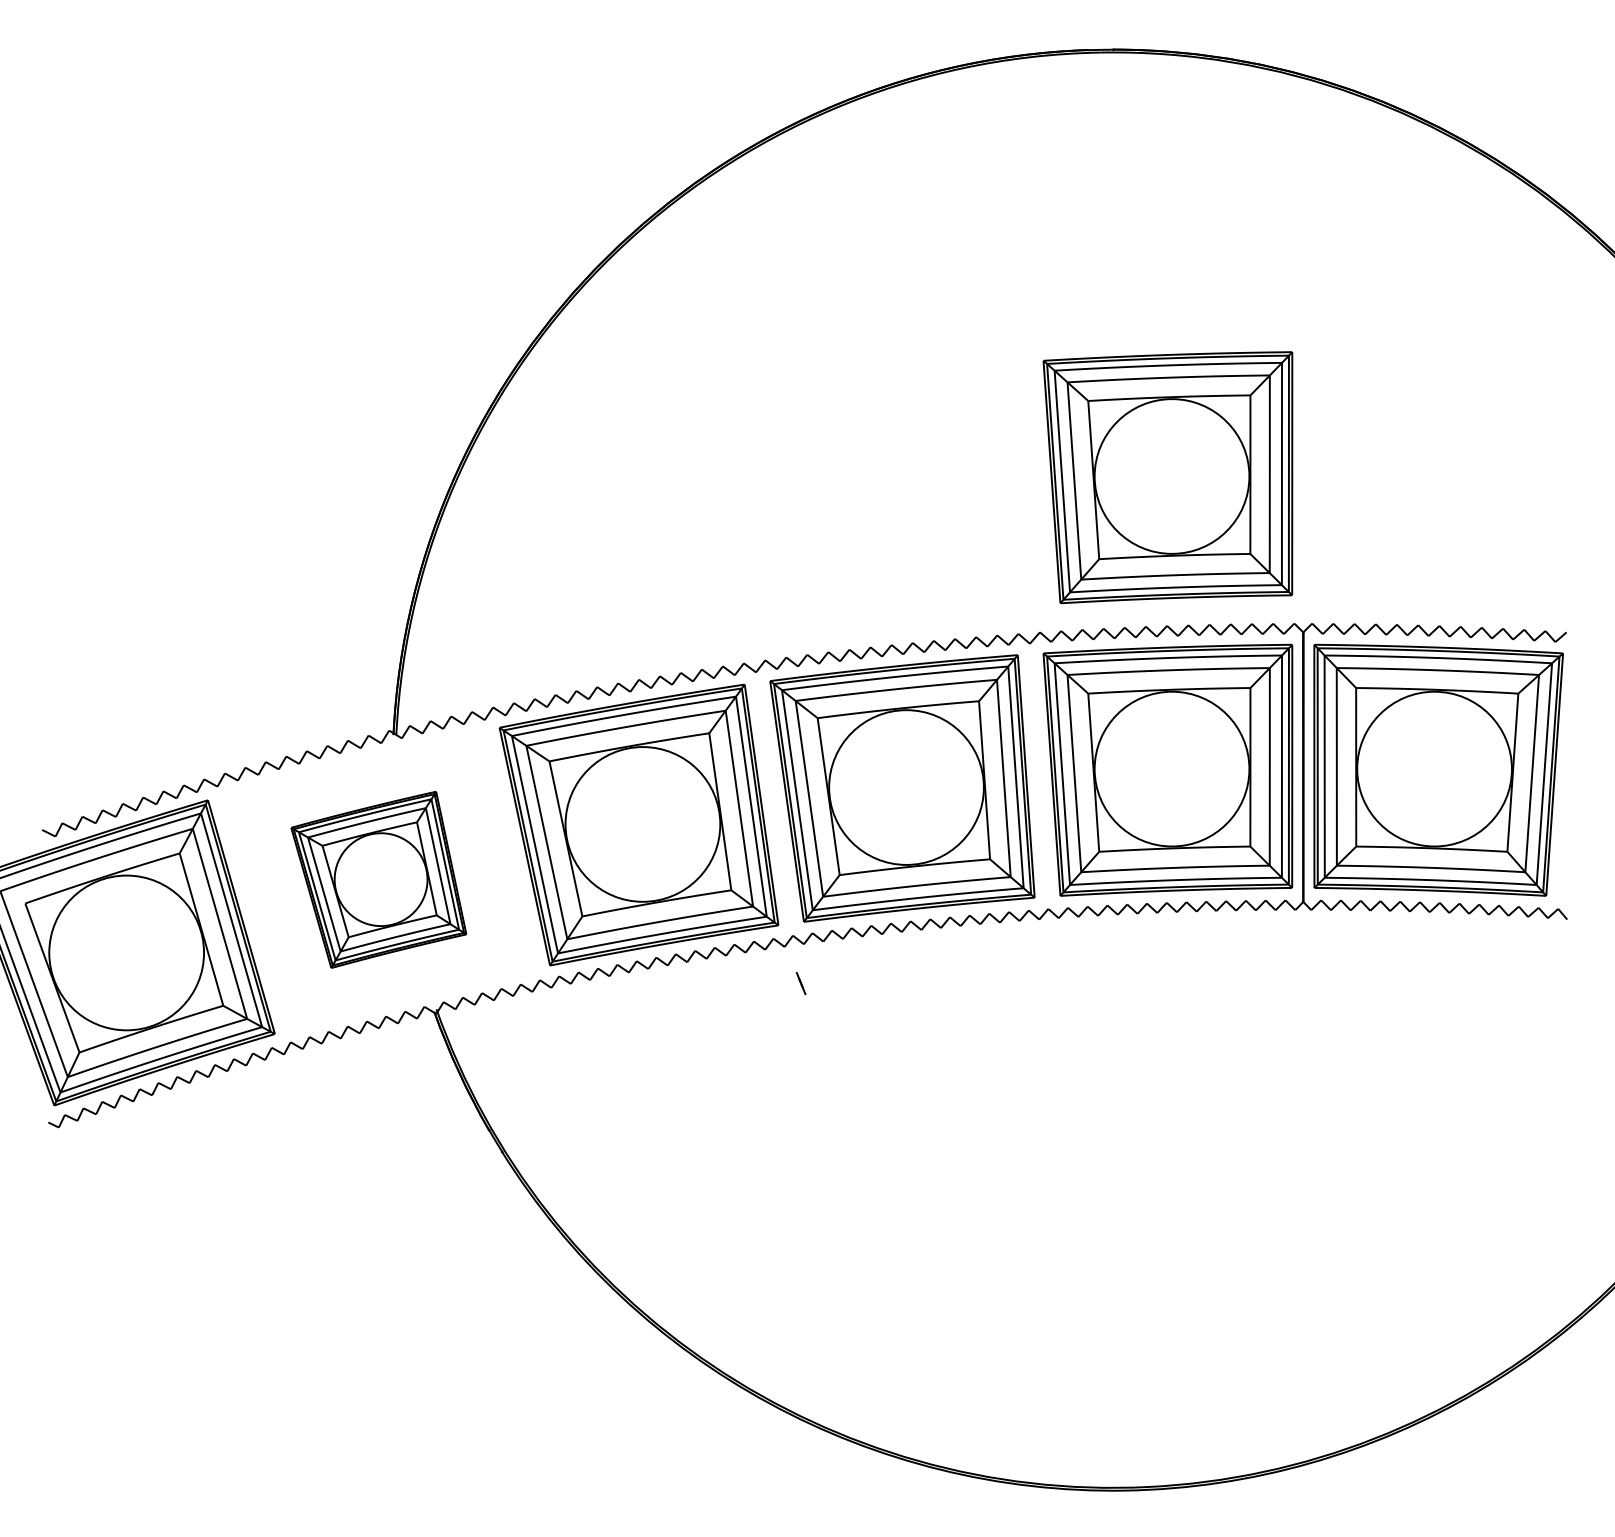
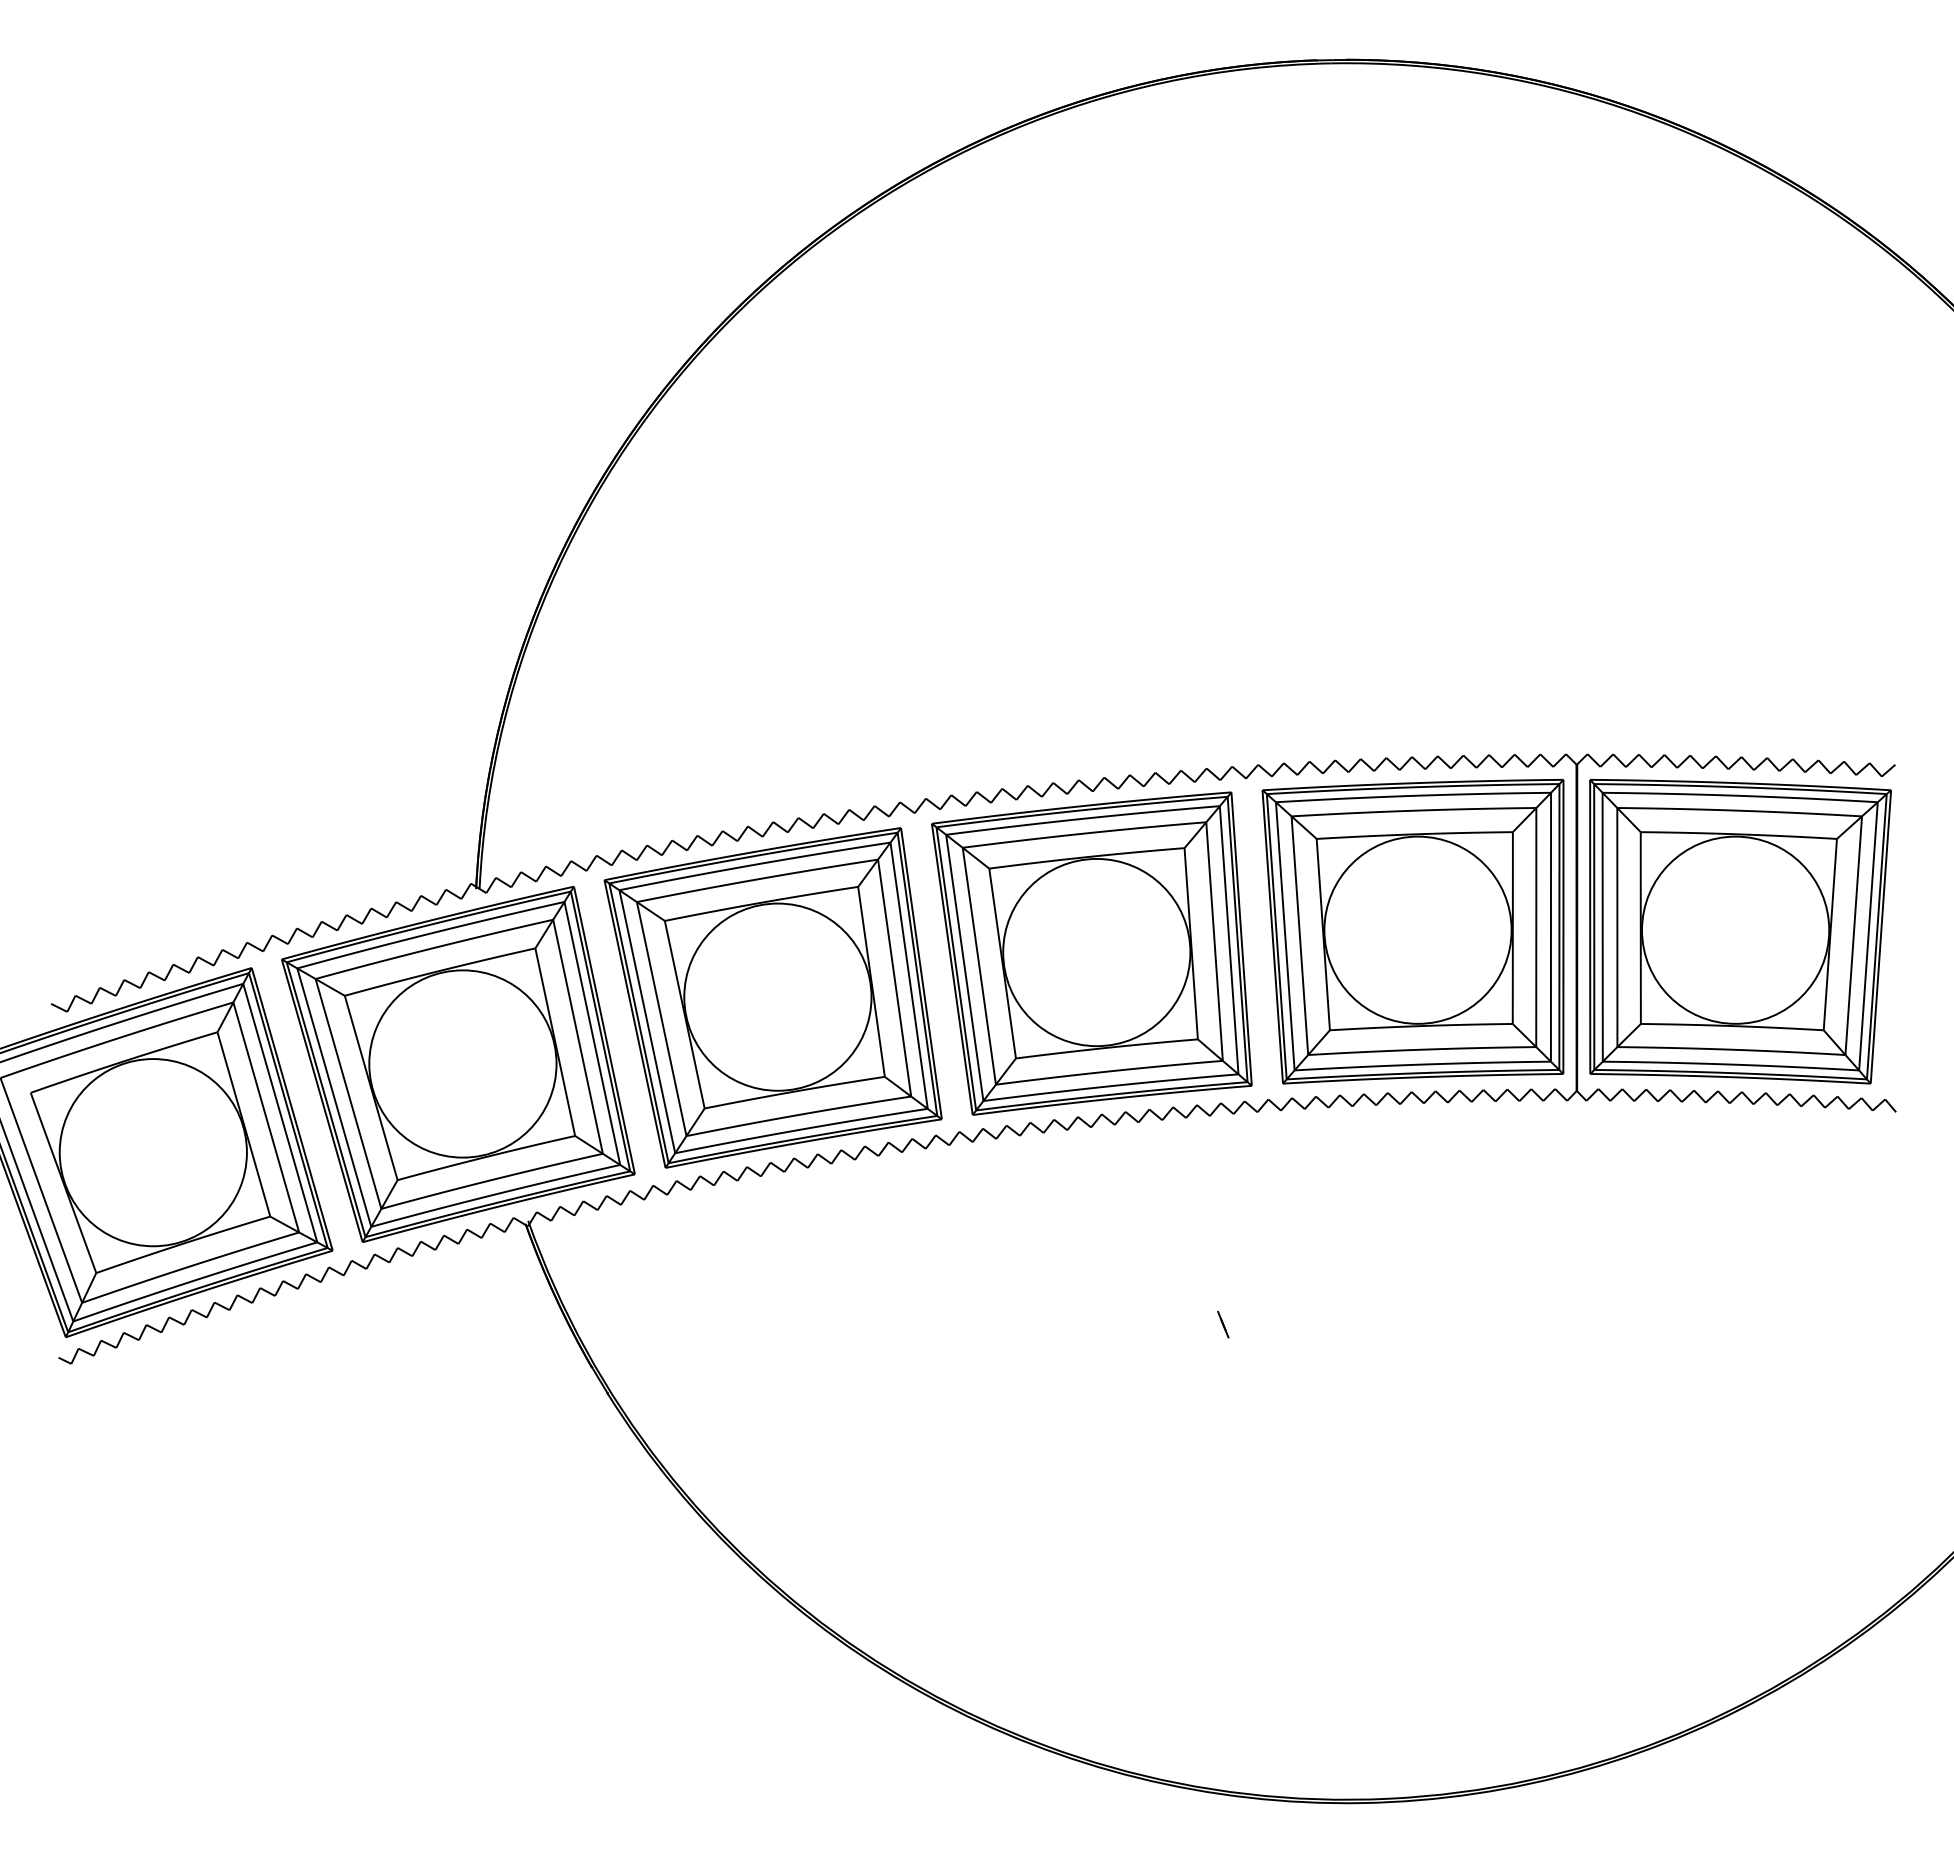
part: (1167, 477) -> (1412, 577), removed
part: (378, 879) -> (458, 1063), size x1.67
line: (801, 983) -> (1223, 1324), moved

